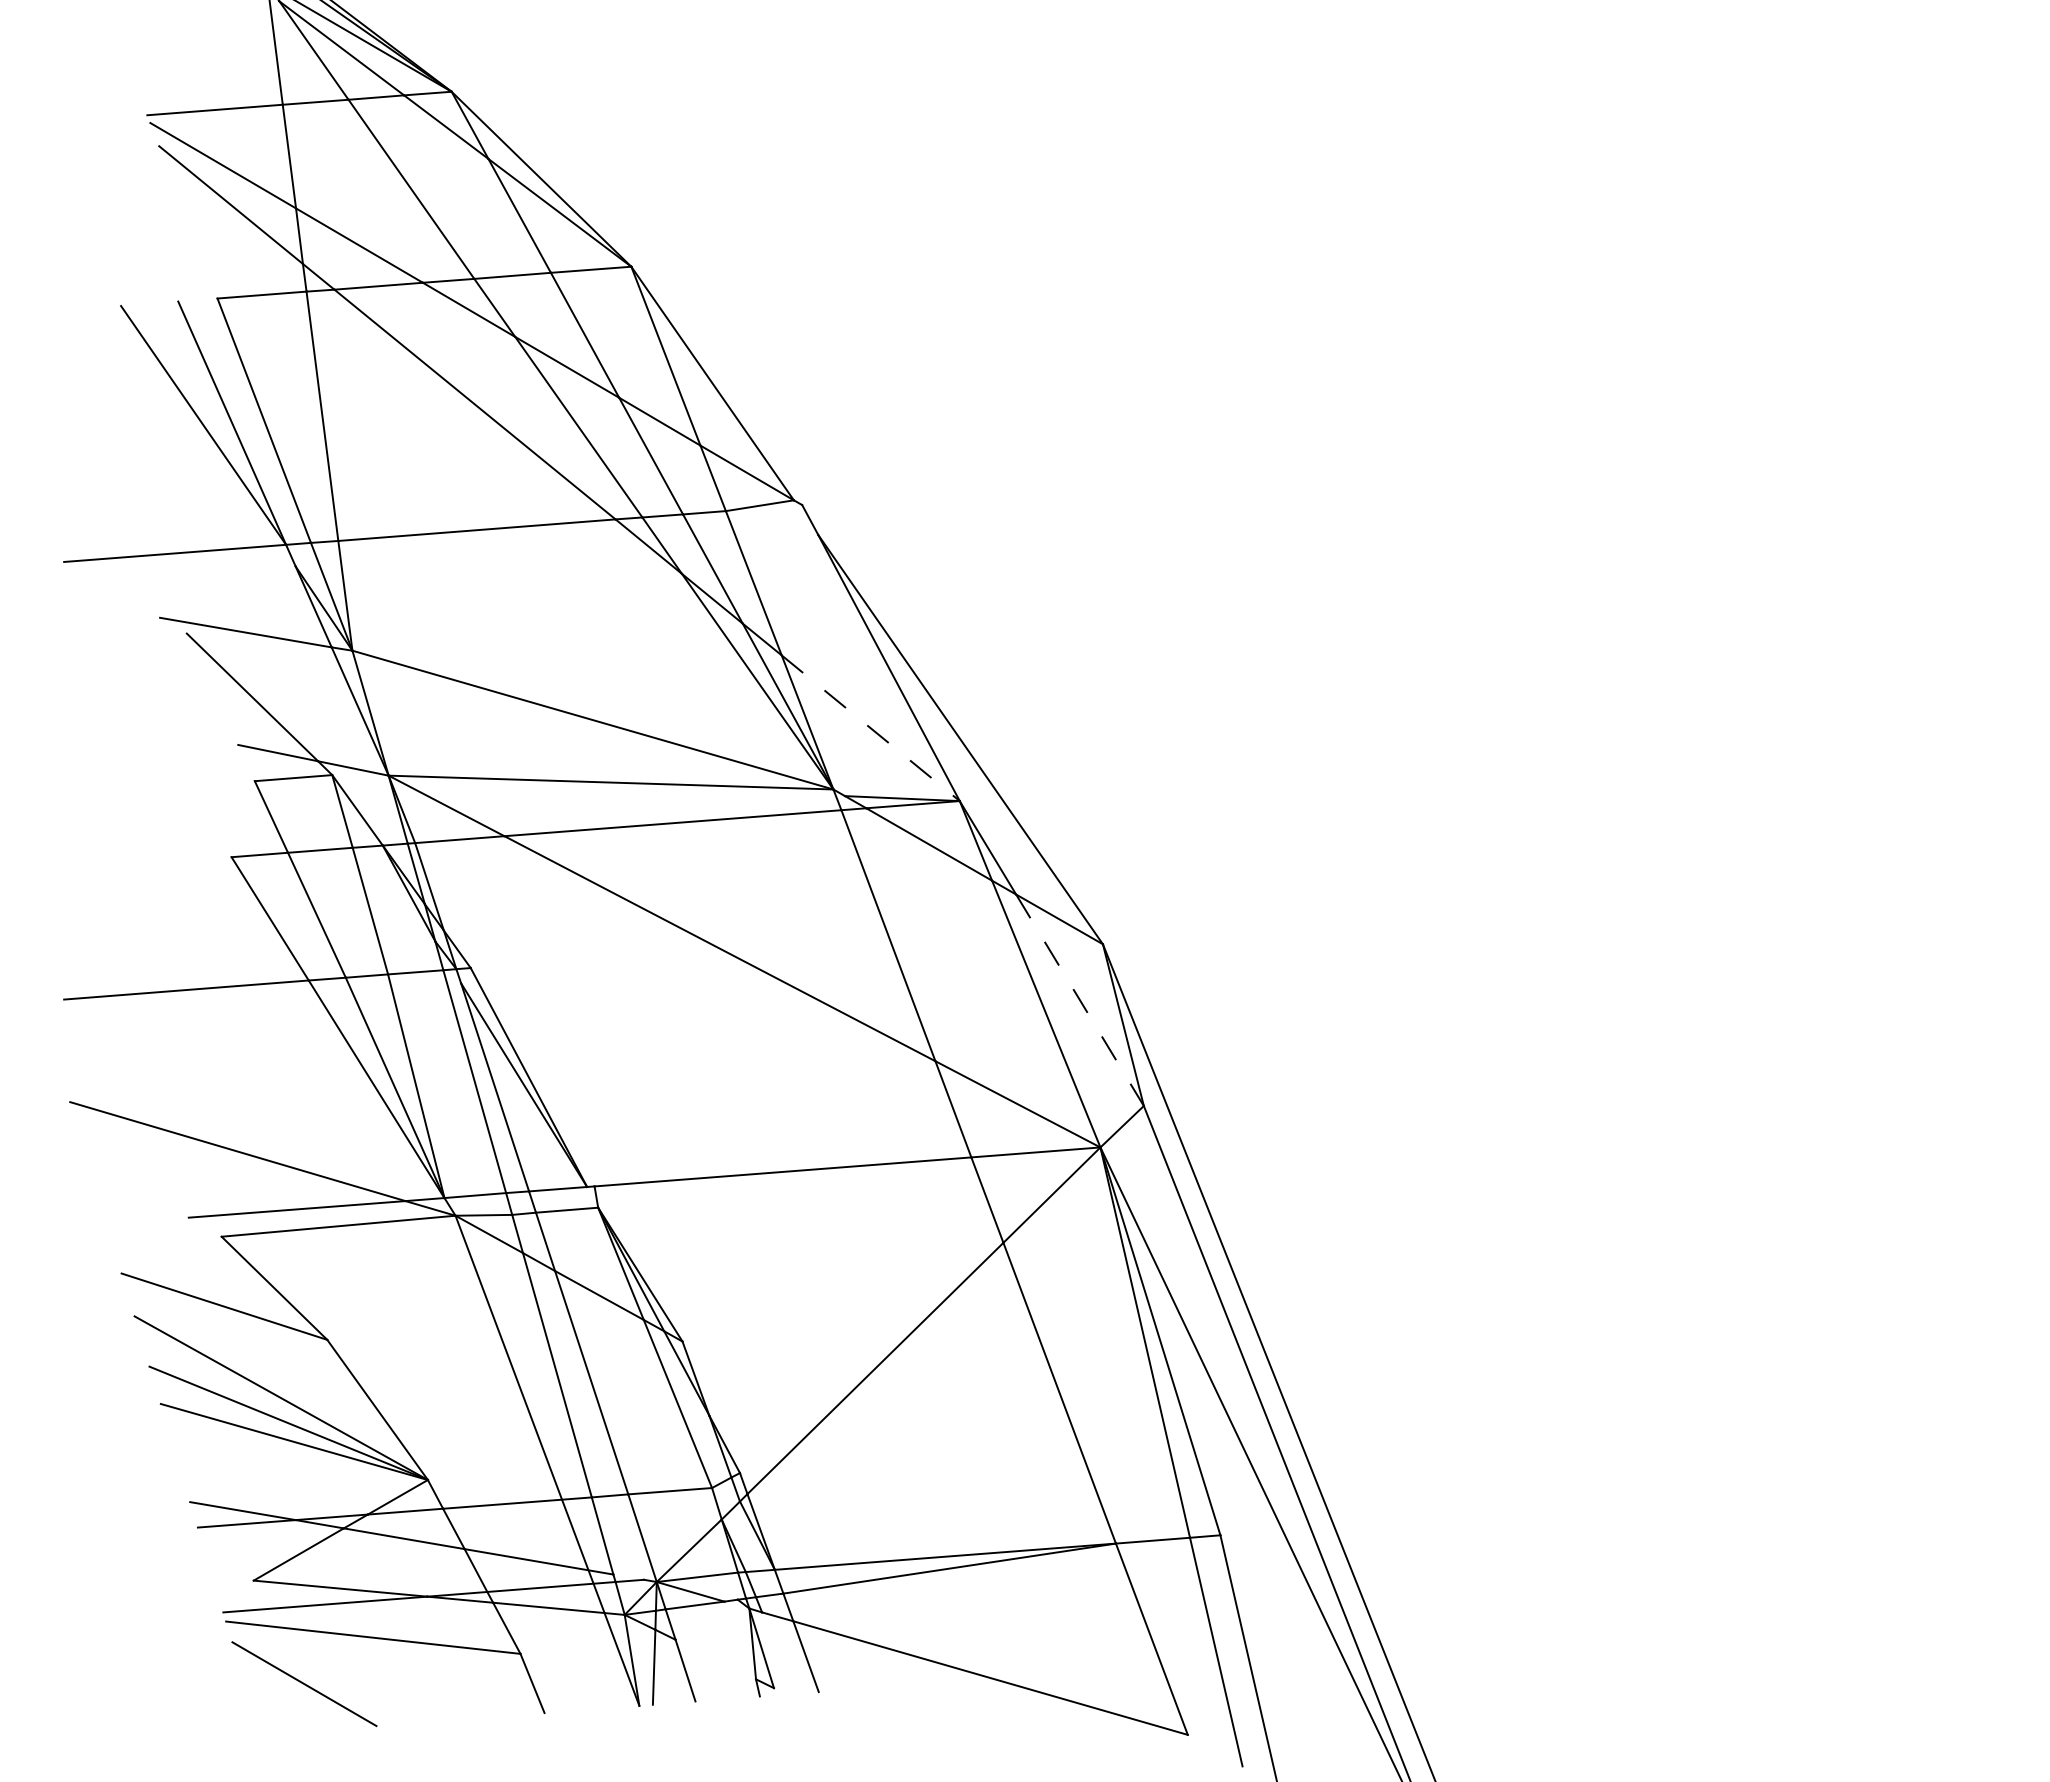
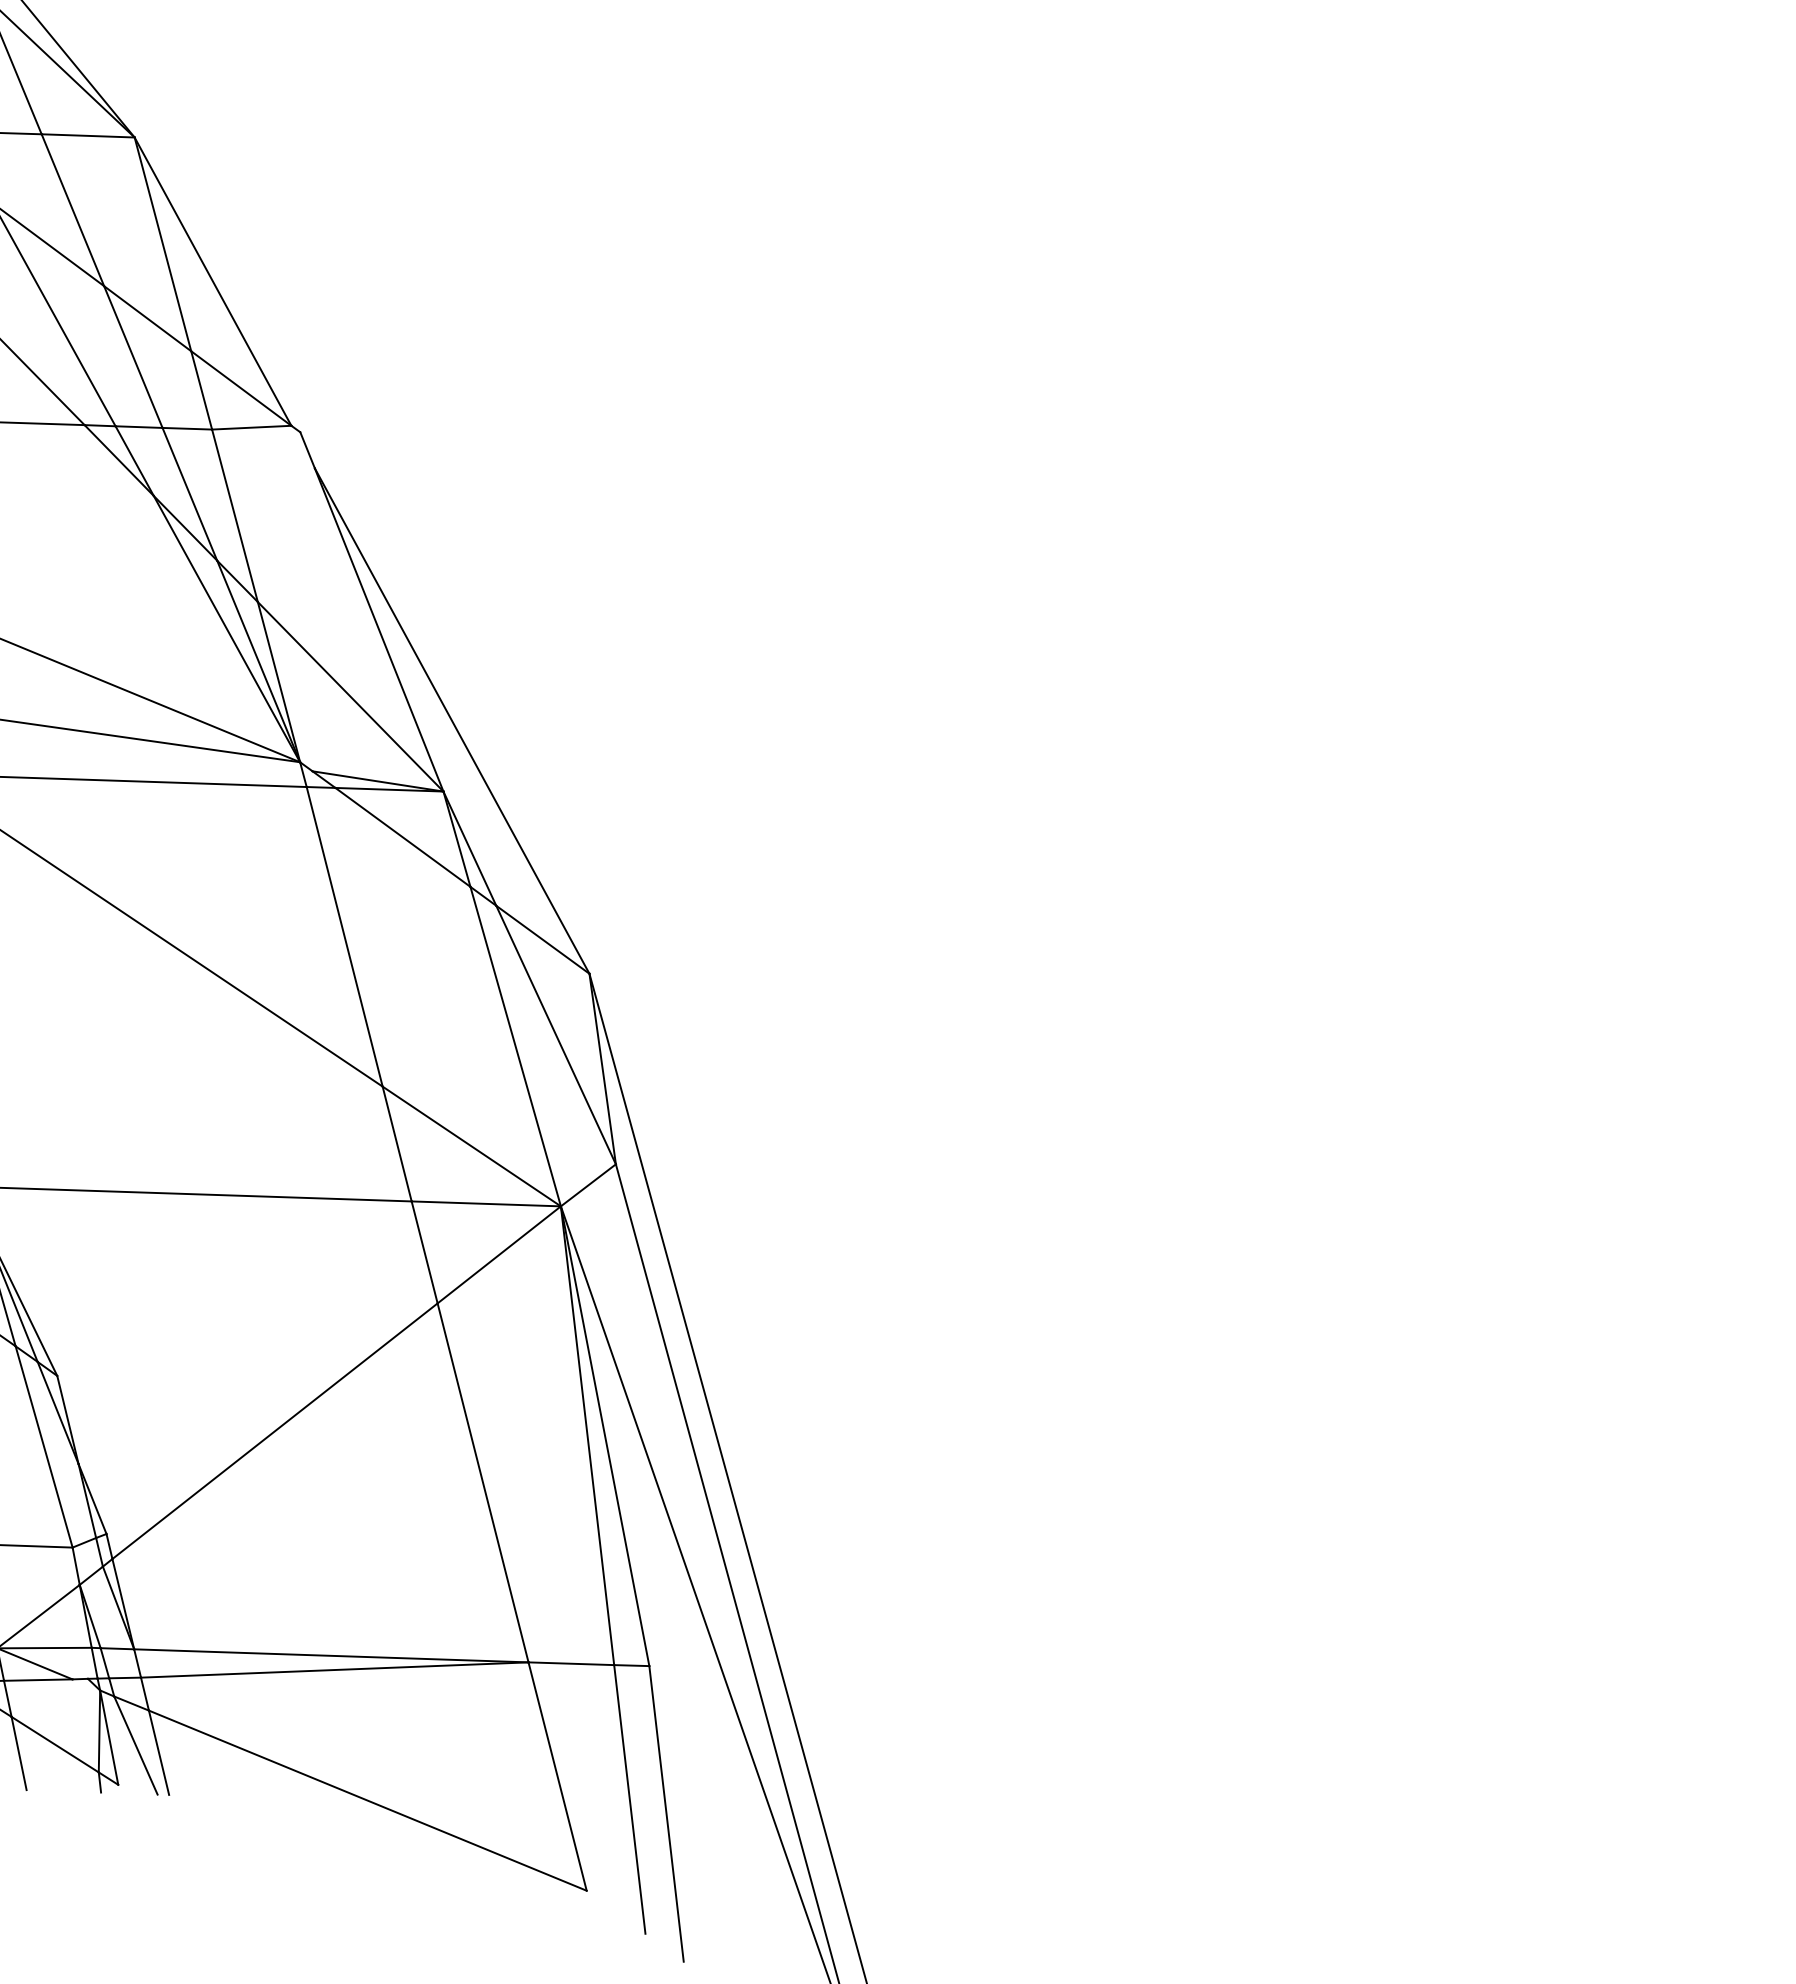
line: (871, 728) -> (351, 697), dashed -> solid
line: (1080, 1000) -> (556, 1035), dashed -> solid
line: (785, 1652) -> (135, 1745), added
line: (715, 1659) -> (54, 1744), added

